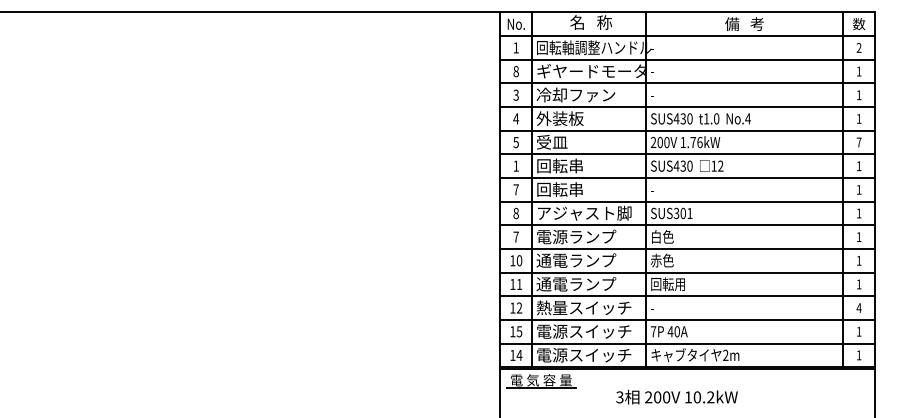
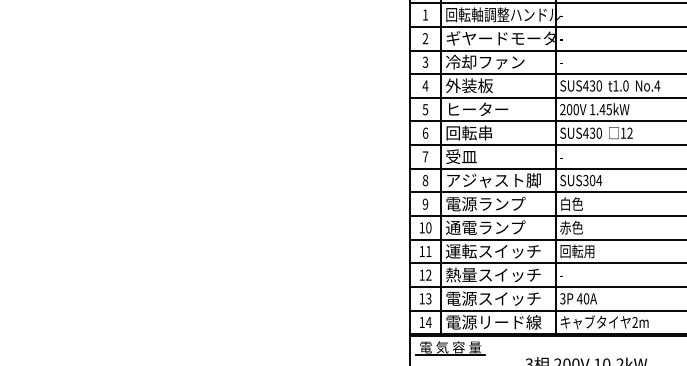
text: (515, 71) -> (424, 38), 8 -> 2
text: (567, 142) -> (476, 109), 受皿 -> ヒーター
text: (696, 142) -> (605, 109), 1.76kW -> 1.45kW
text: (515, 165) -> (424, 132), 1 -> 6
text: (559, 189) -> (468, 156), 回転串 -> 受皿
text: (689, 213) -> (598, 180), SUS301 -> SUS304
text: (515, 236) -> (424, 203), 7 -> 9
text: (583, 283) -> (492, 250), 通電ランプ -> 運転スイッチ
text: (519, 331) -> (428, 298), 15 -> 13
text: (653, 331) -> (562, 298), 7P -> 3P
text: (600, 354) -> (509, 321), 電源スイッチ -> 電源リード線

